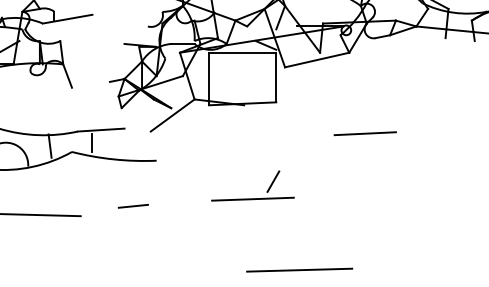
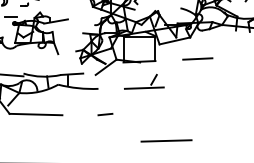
line: (364, 132) -> (197, 58), moved
part: (253, 185) -> (144, 81), moved
line: (133, 206) -> (105, 114), moved

